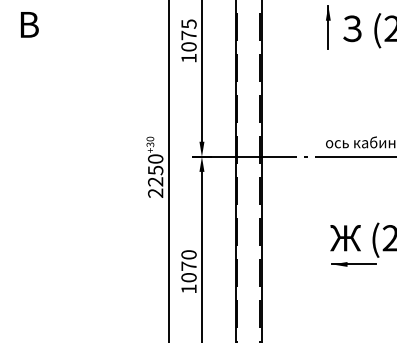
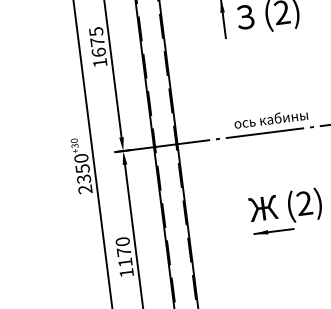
text: (188, 46) -> (98, 52), 1075 -> 1675
text: (155, 181) -> (83, 178), 2250 -> 2350
text: (188, 277) -> (124, 262), 1070 -> 1170

